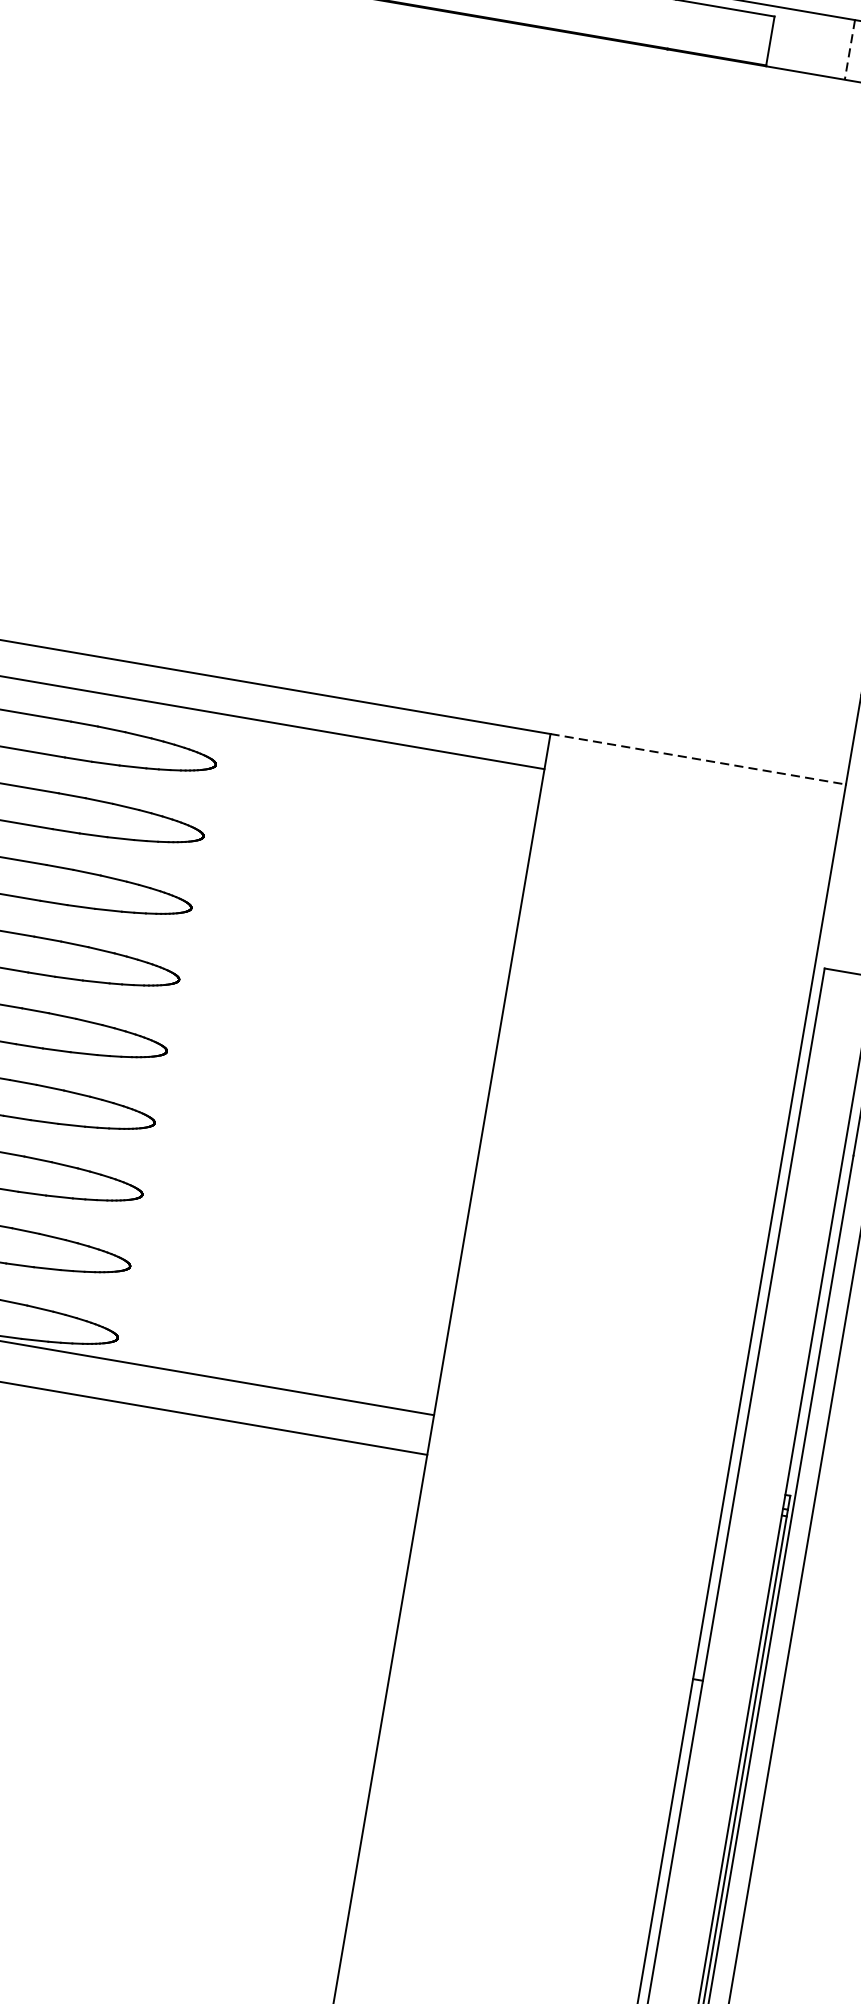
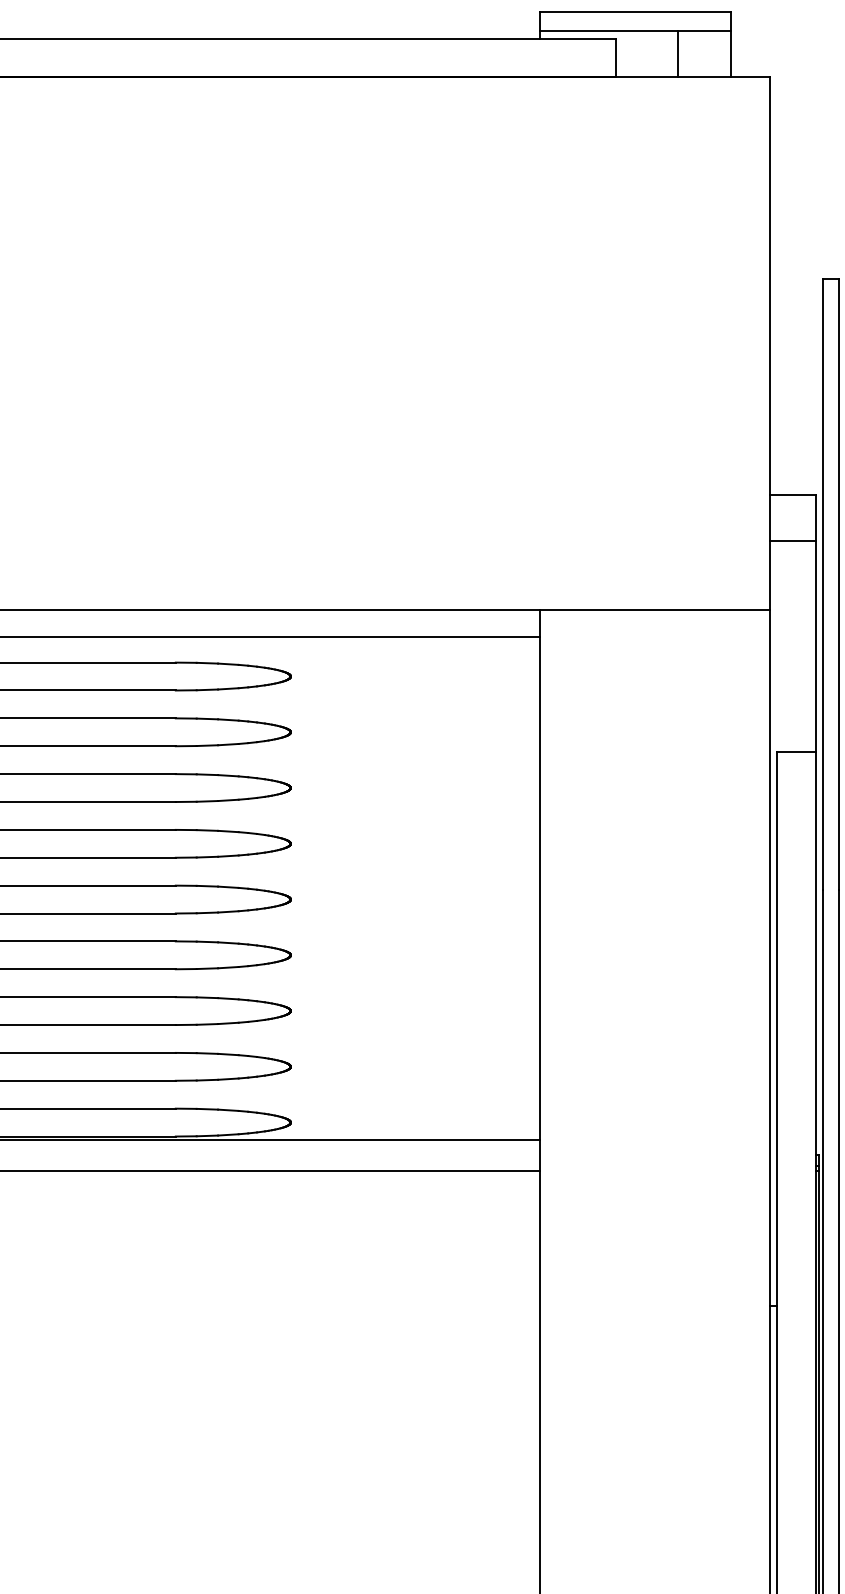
line: (849, 50) -> (677, 54), dashed -> solid
line: (697, 759) -> (654, 610), dashed -> solid

